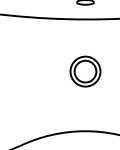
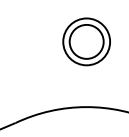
part: (85, 71) -> (86, 41), size x1.43

